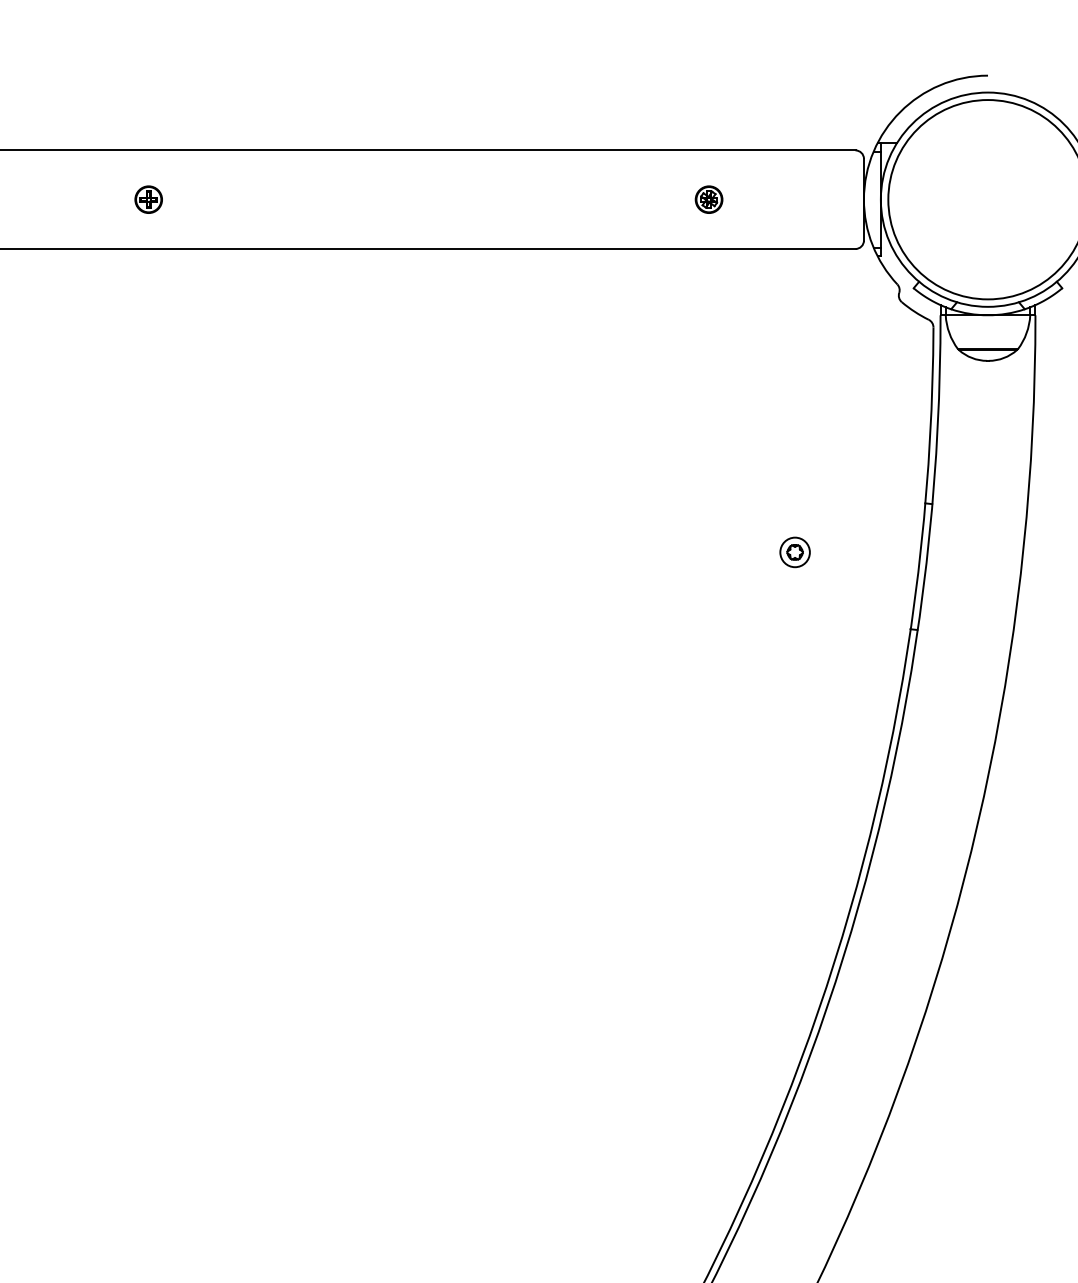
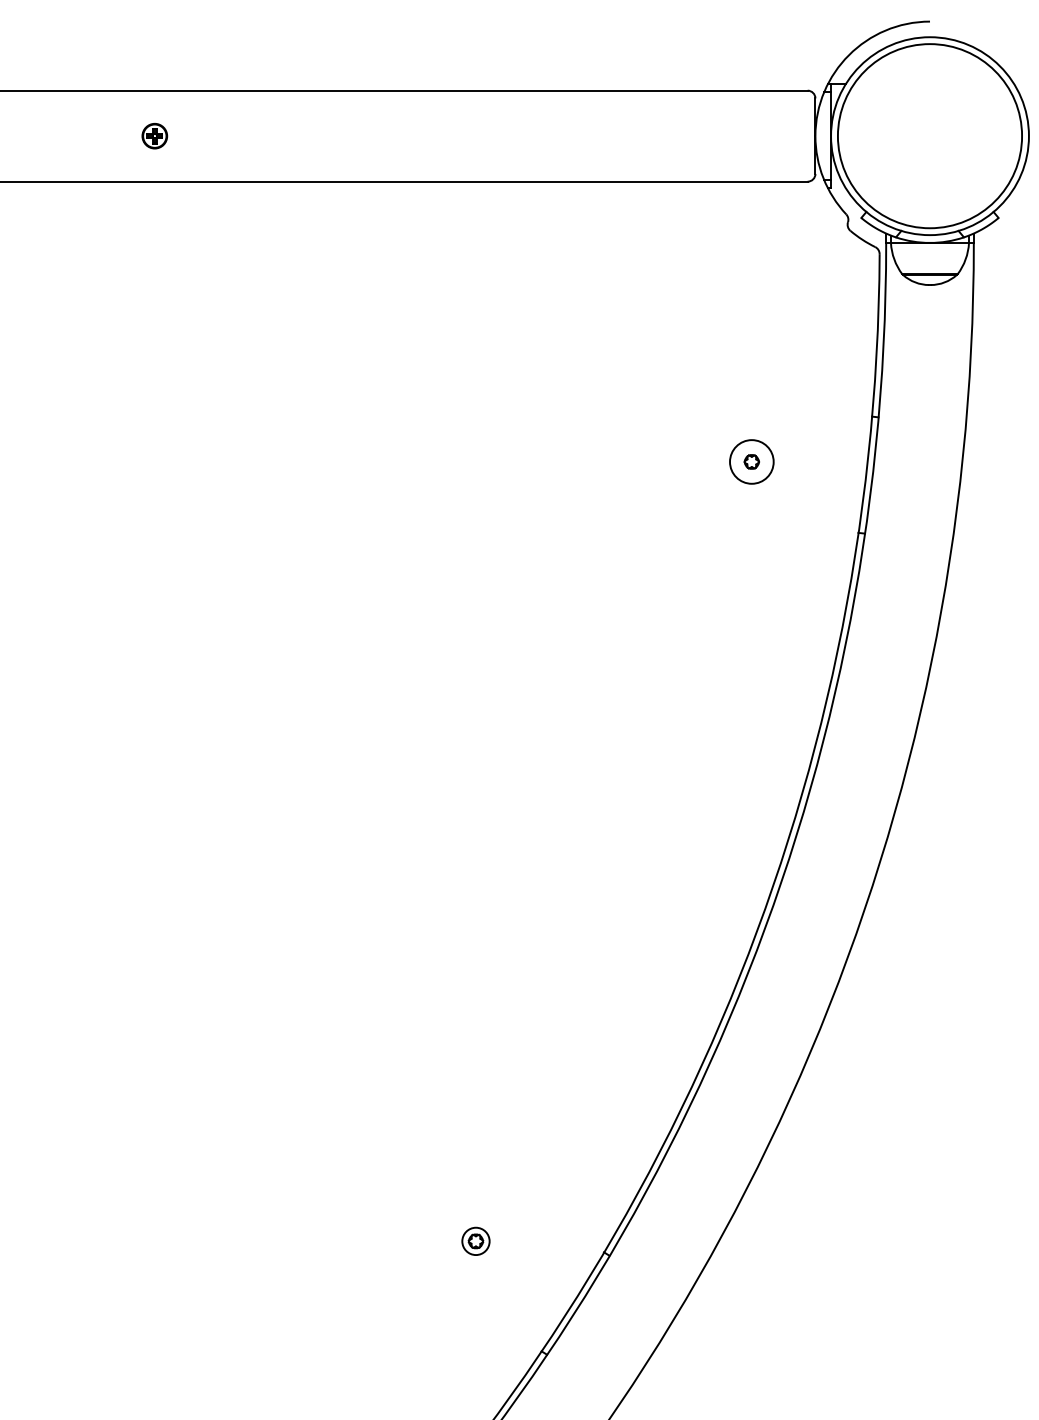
part: (709, 198) -> (672, 135), removed
circle: (794, 551) -> (751, 461), size x1.6

